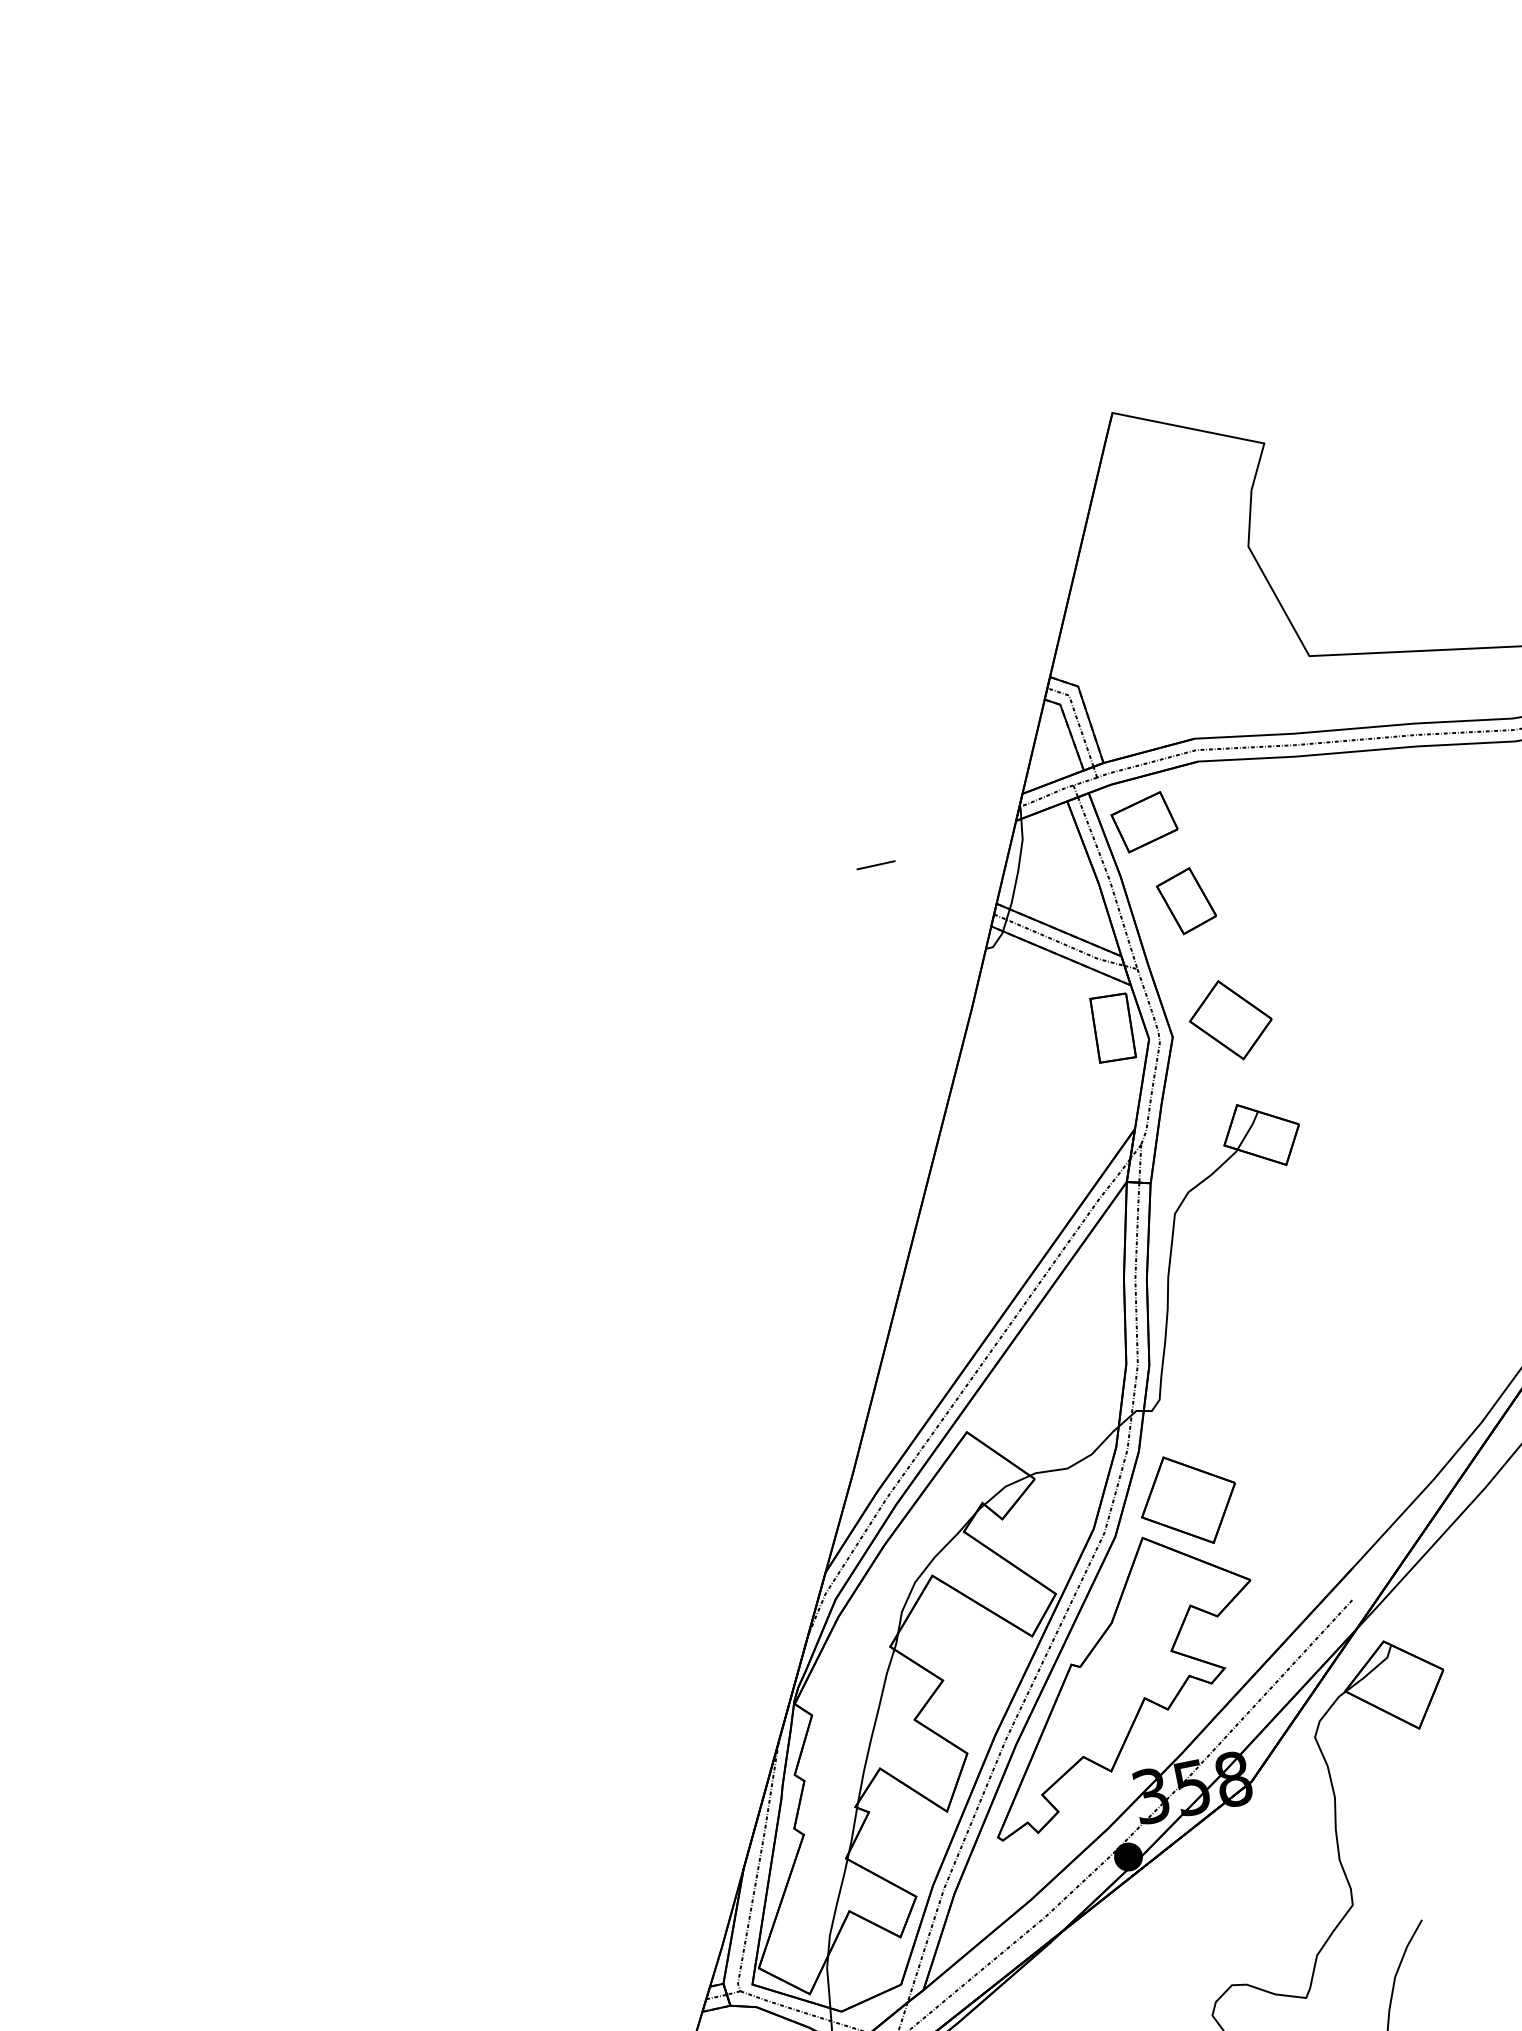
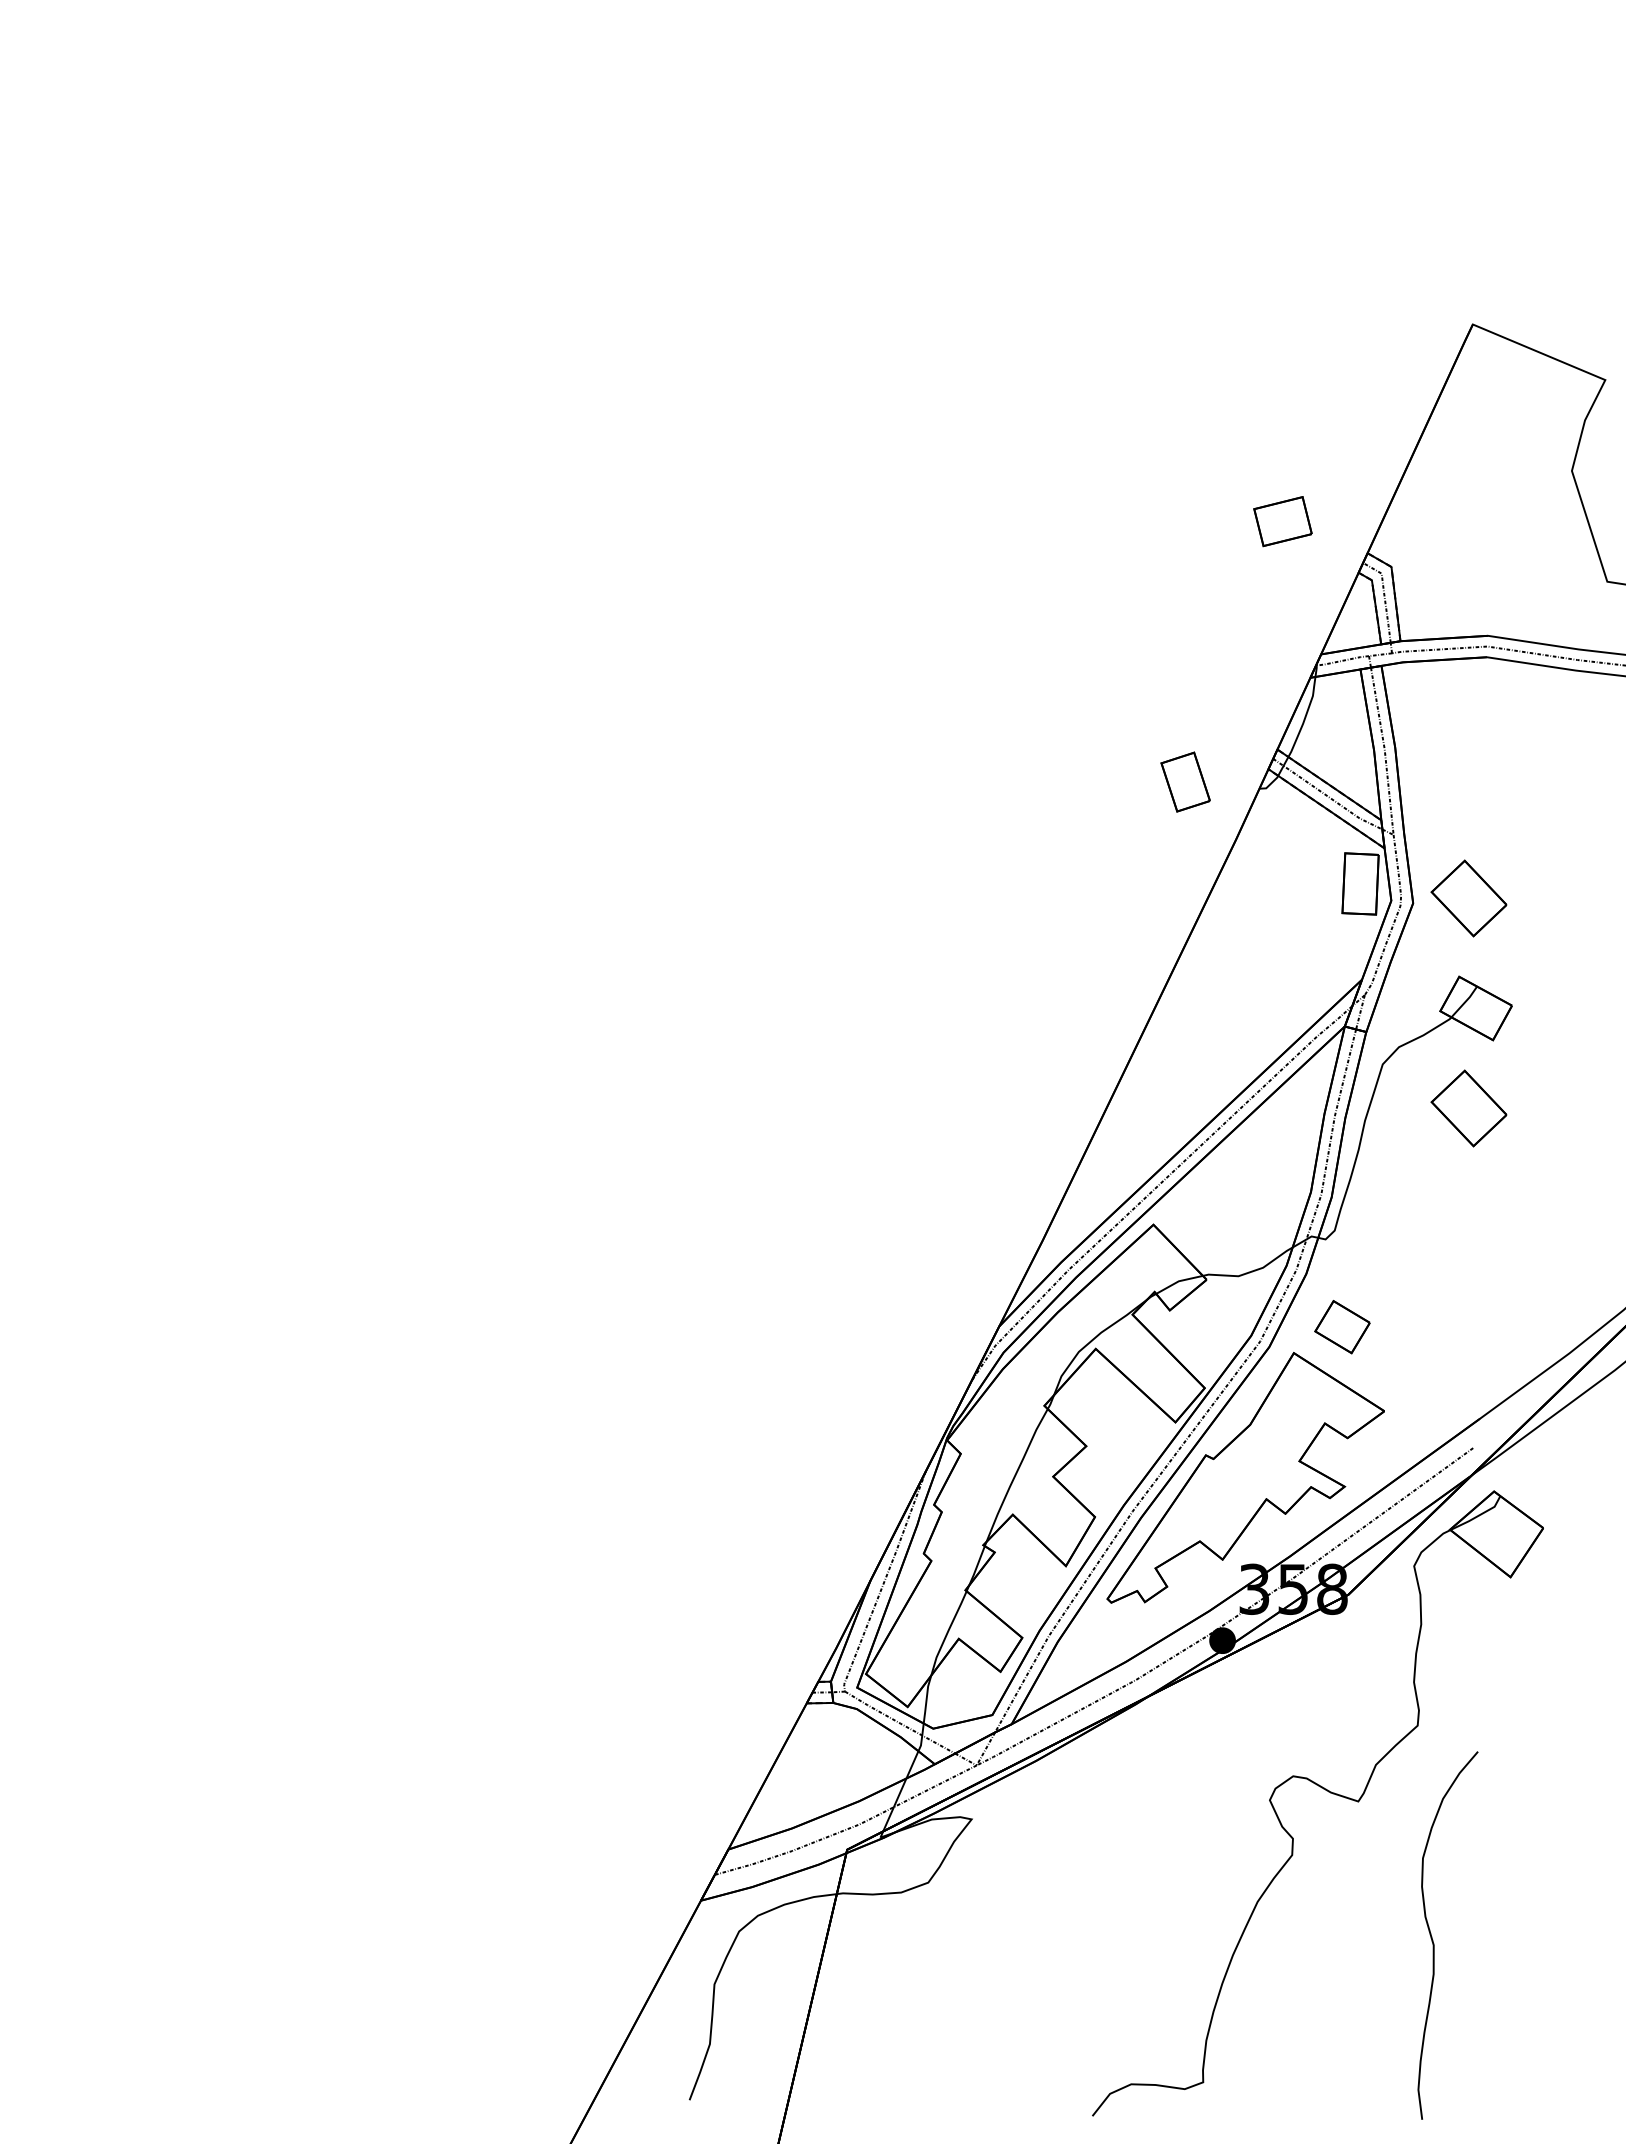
part: (1144, 822) -> (1282, 521), moved
line: (875, 865) -> (1174, 692), removed
part: (1186, 900) -> (1185, 781), moved
part: (1274, 1242) -> (1468, 1108), added
part: (1188, 1499) -> (1342, 1326), size x0.6

